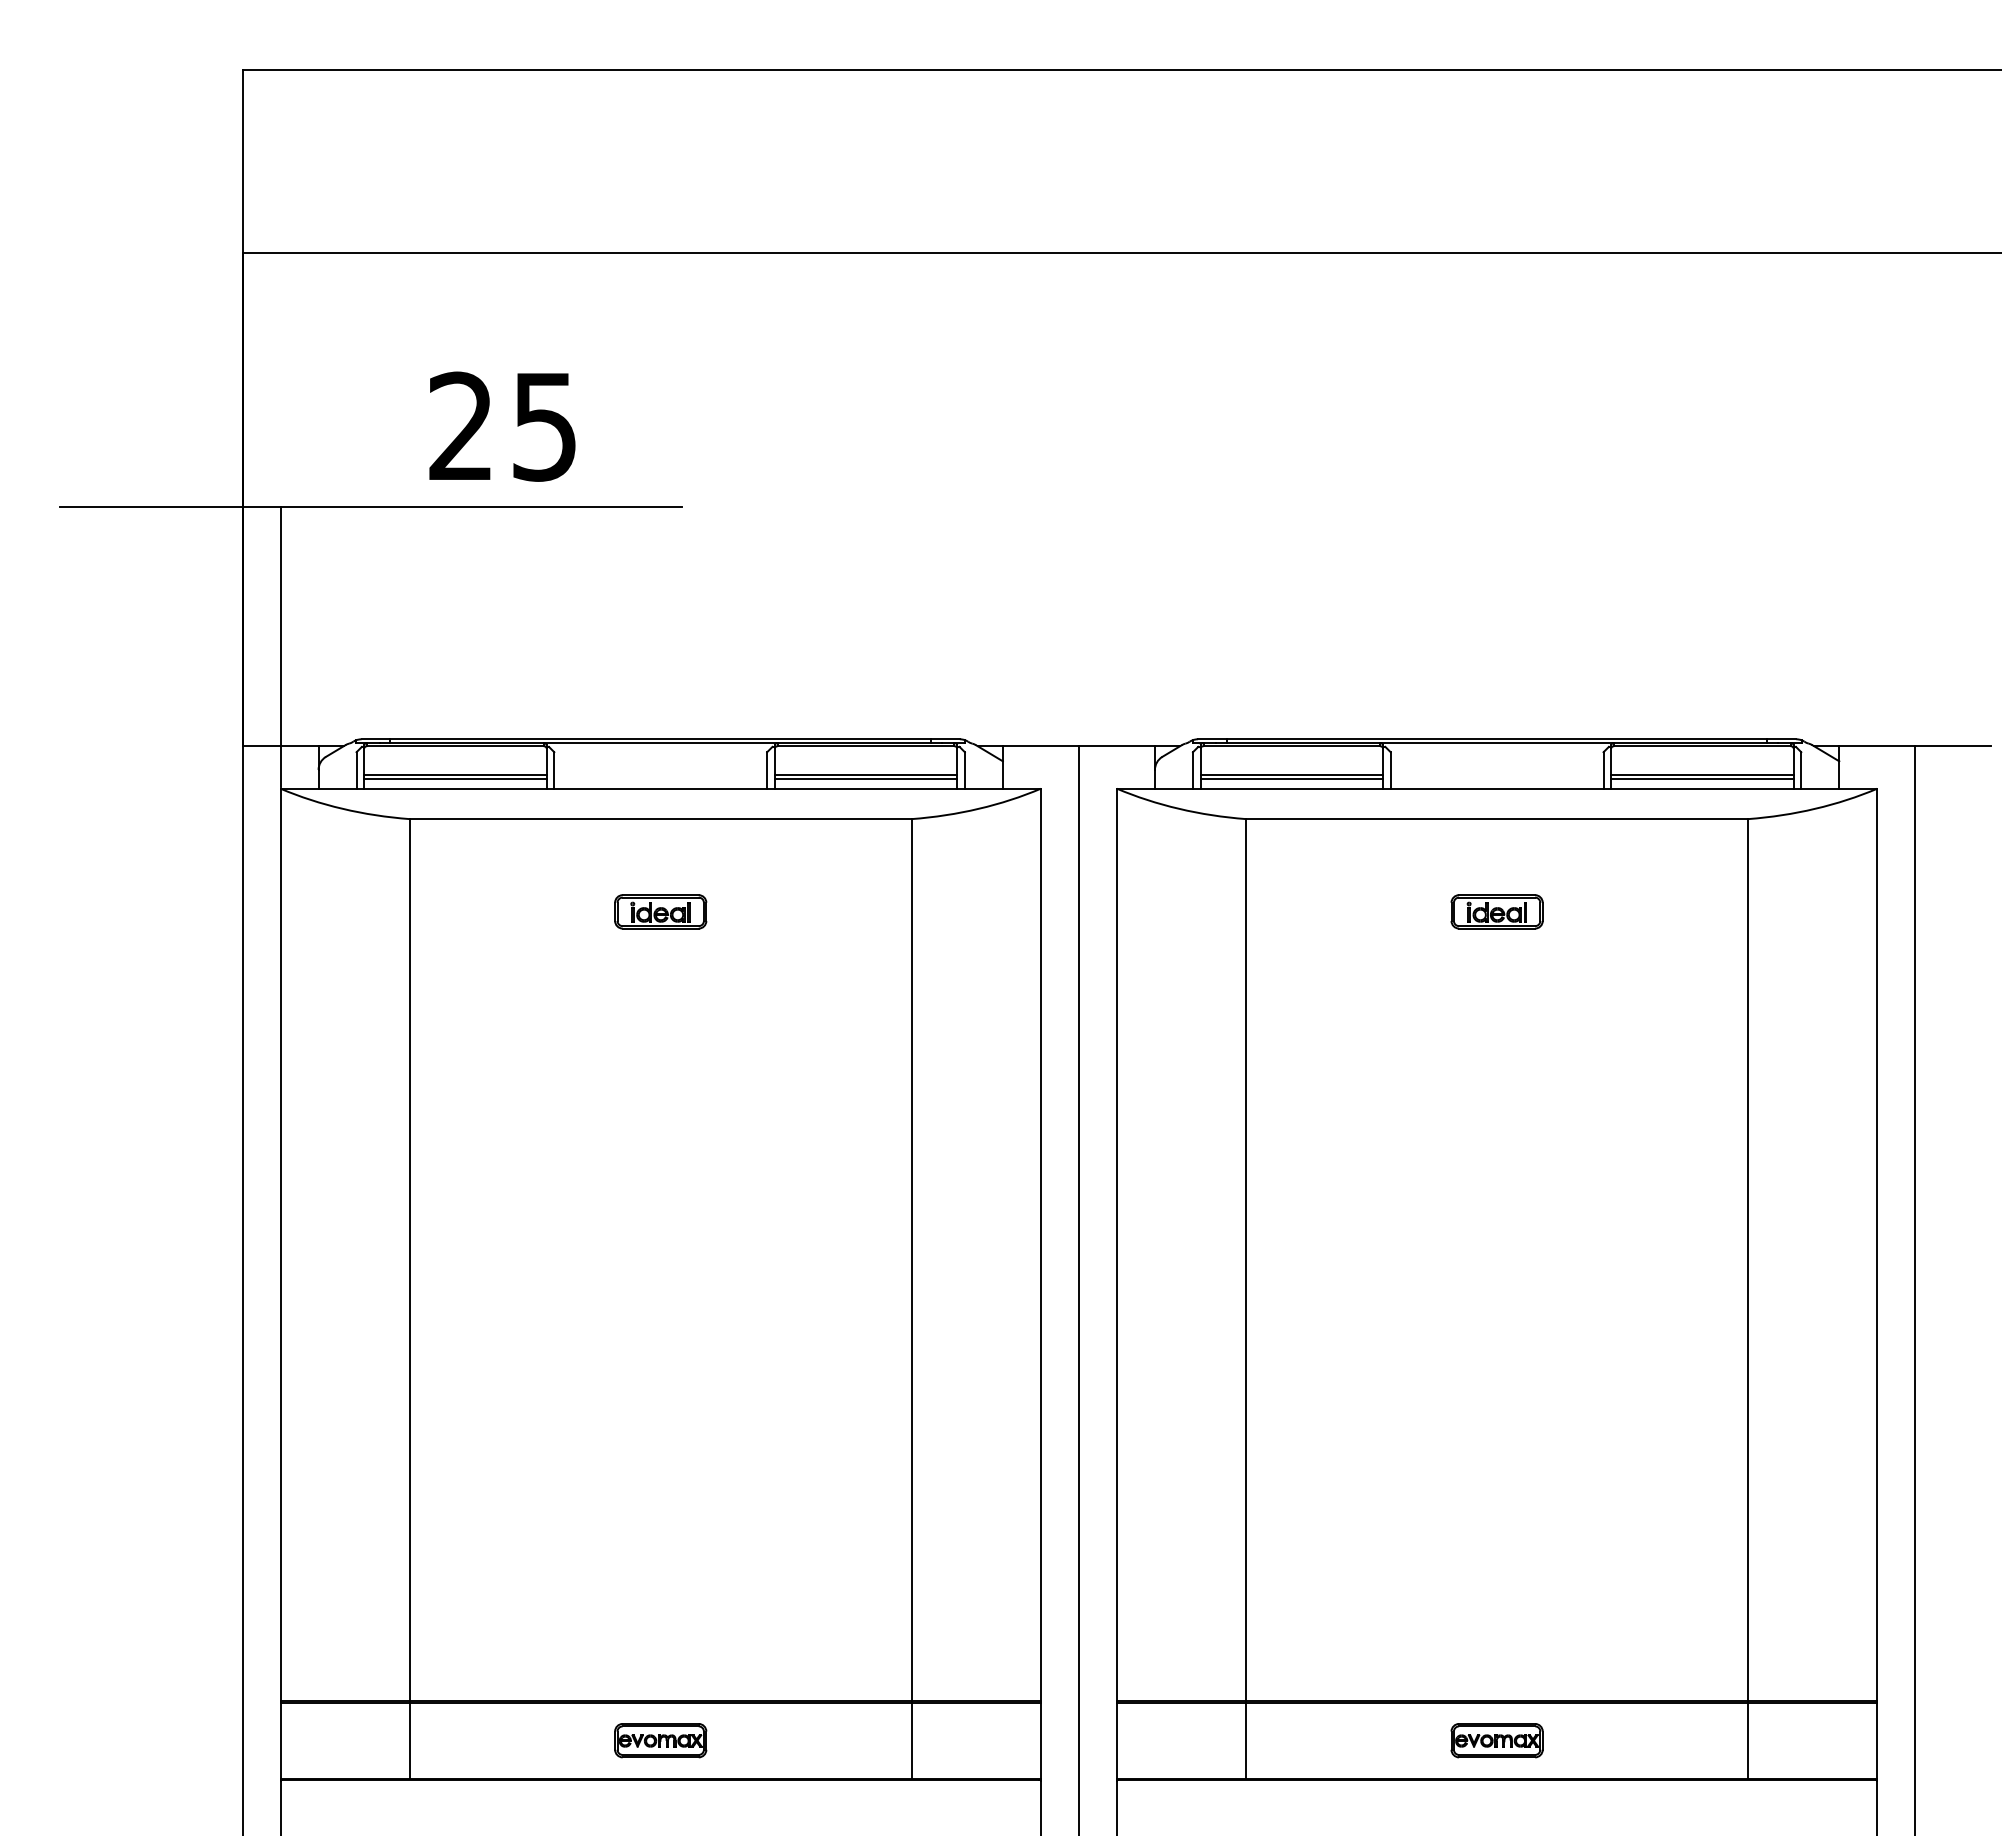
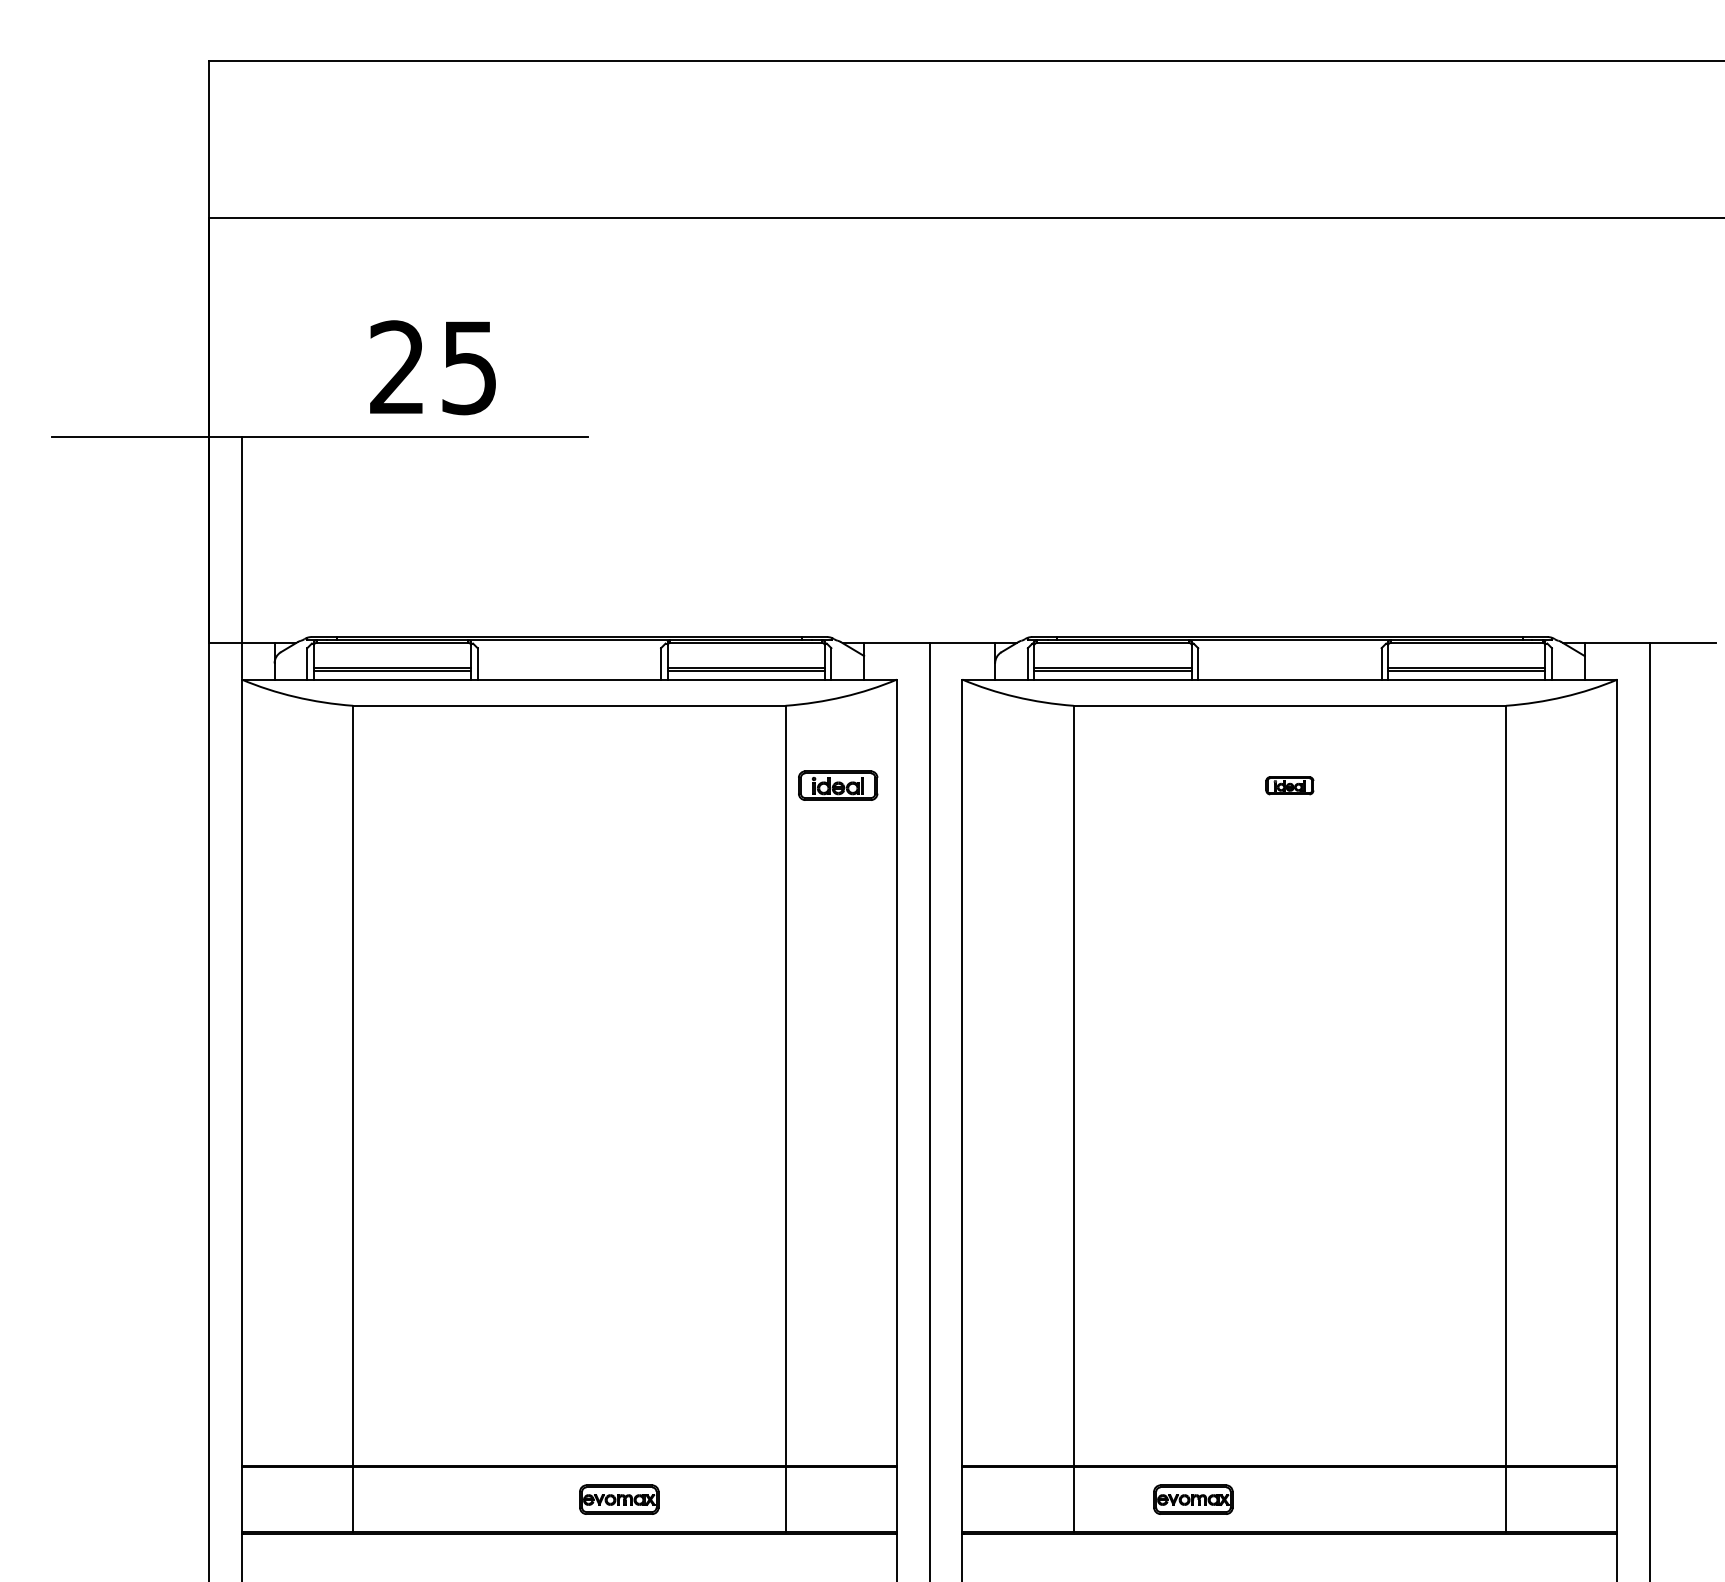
part: (660, 911) -> (837, 785), moved
part: (1496, 911) -> (1289, 785), size x0.6
part: (660, 1740) -> (619, 1499), moved
part: (1496, 1740) -> (1192, 1499), moved

